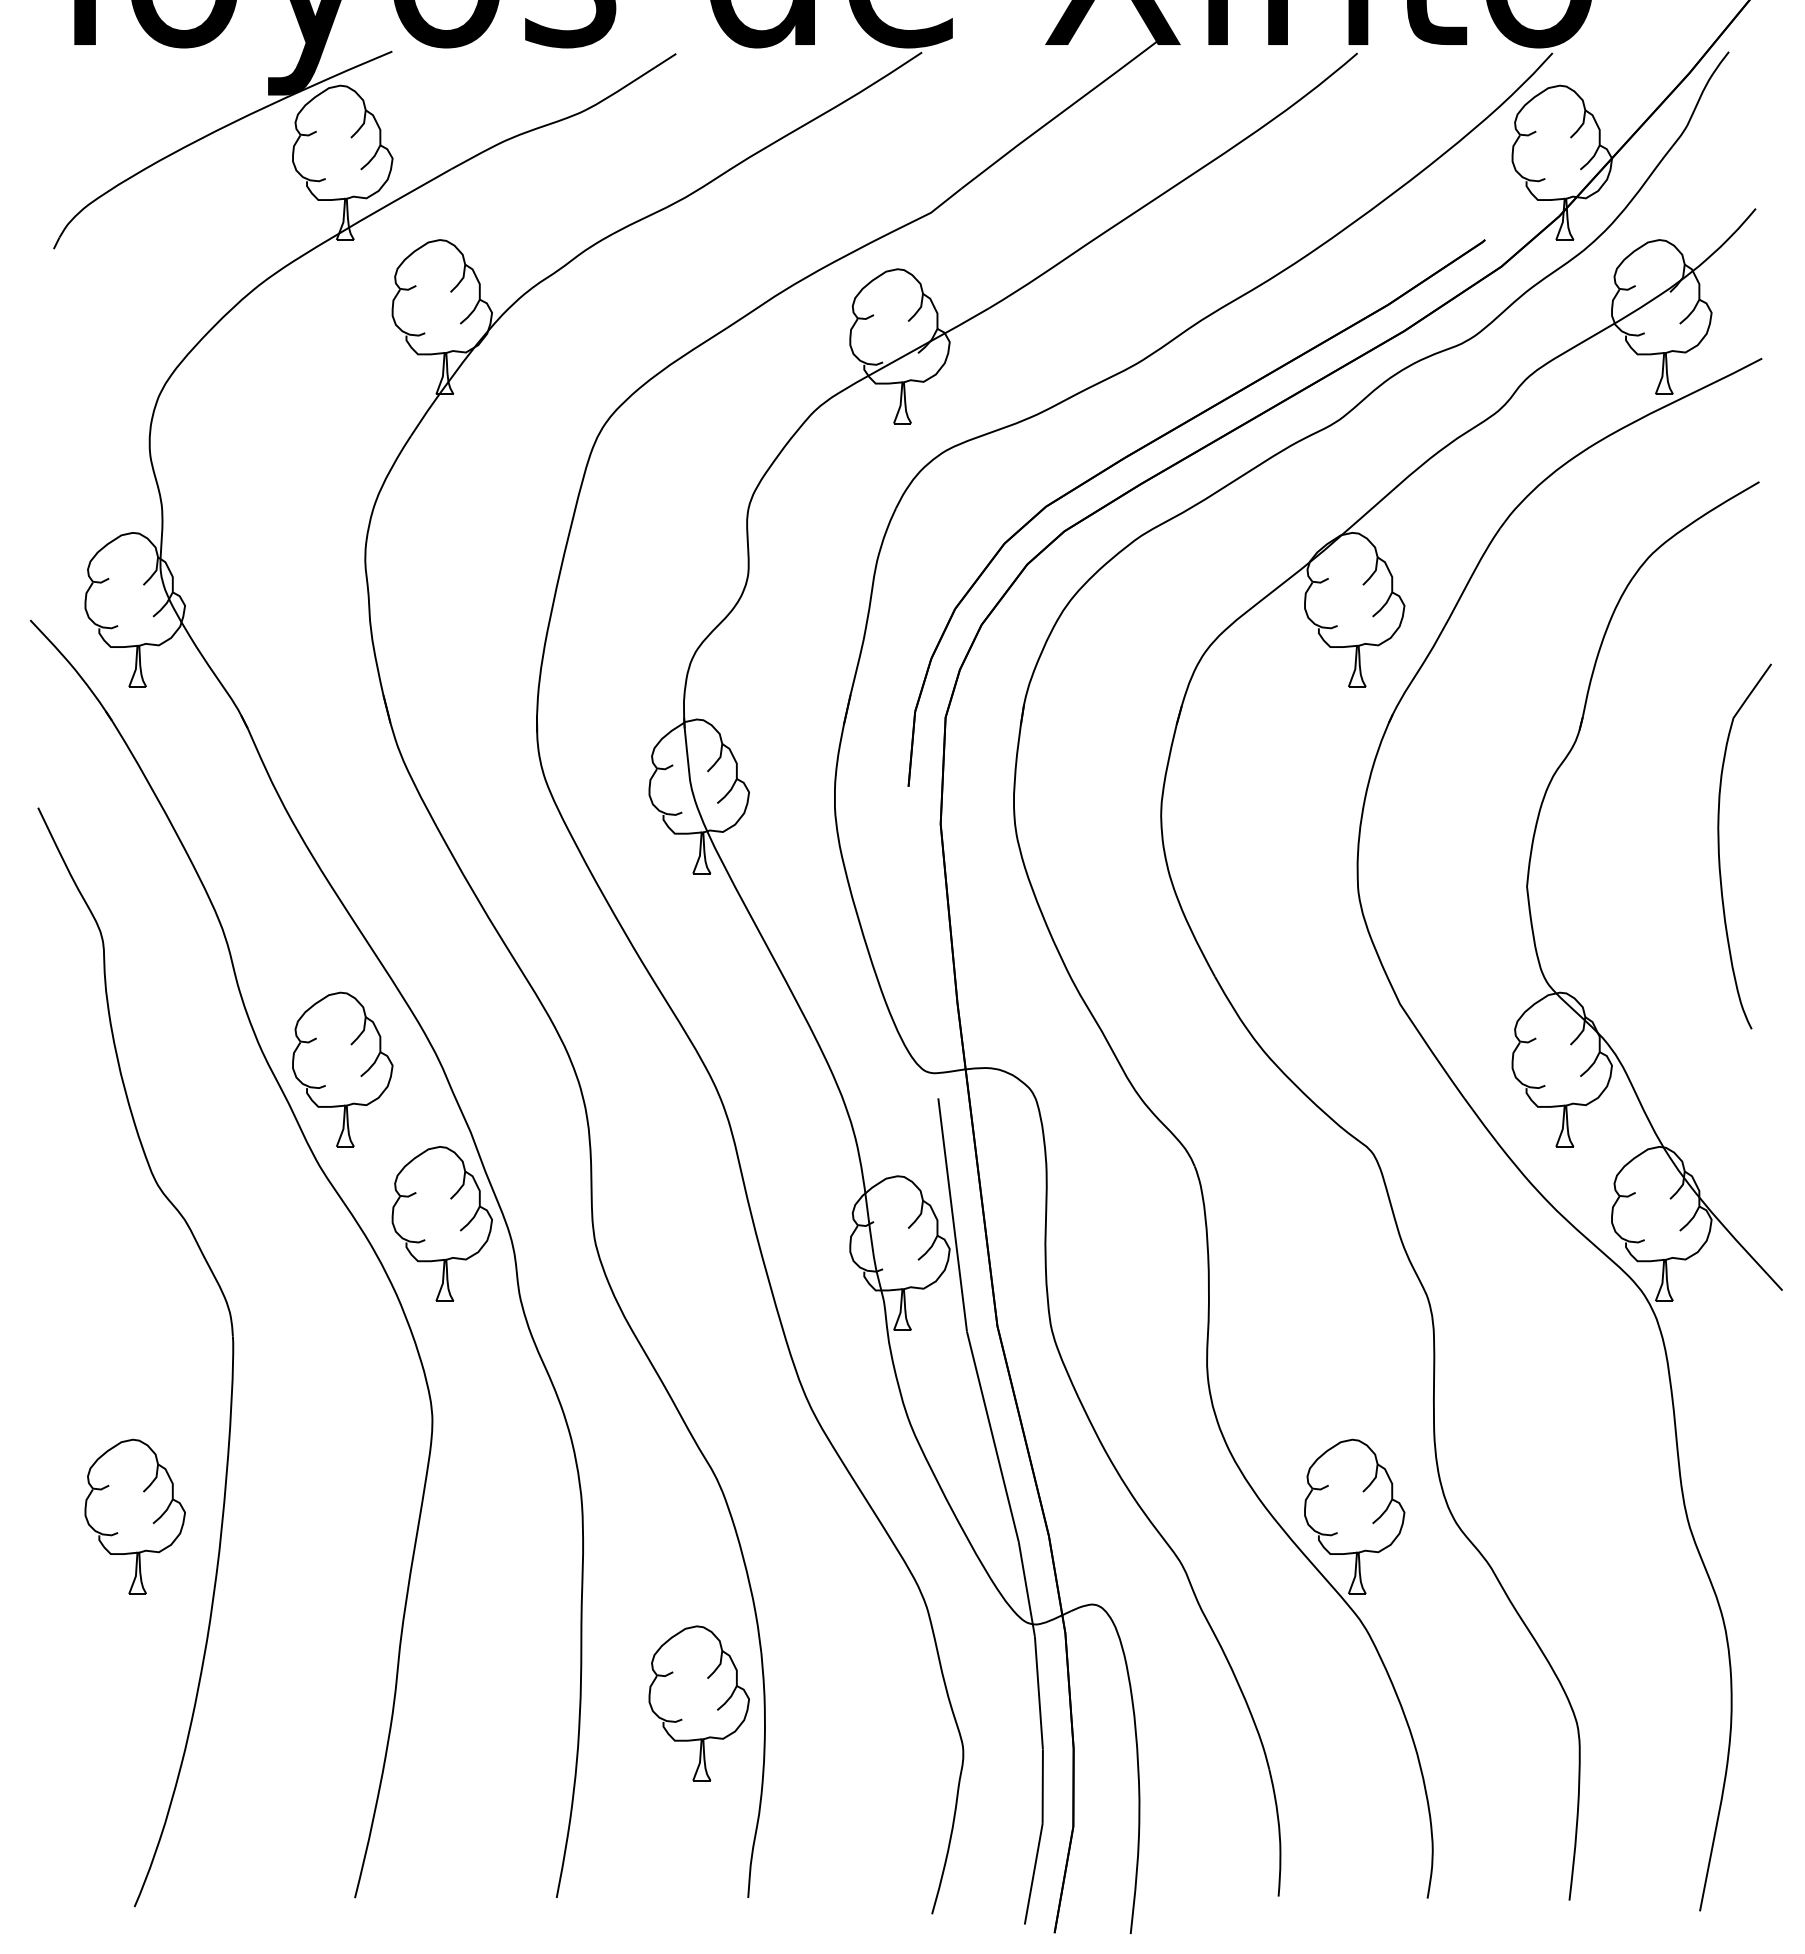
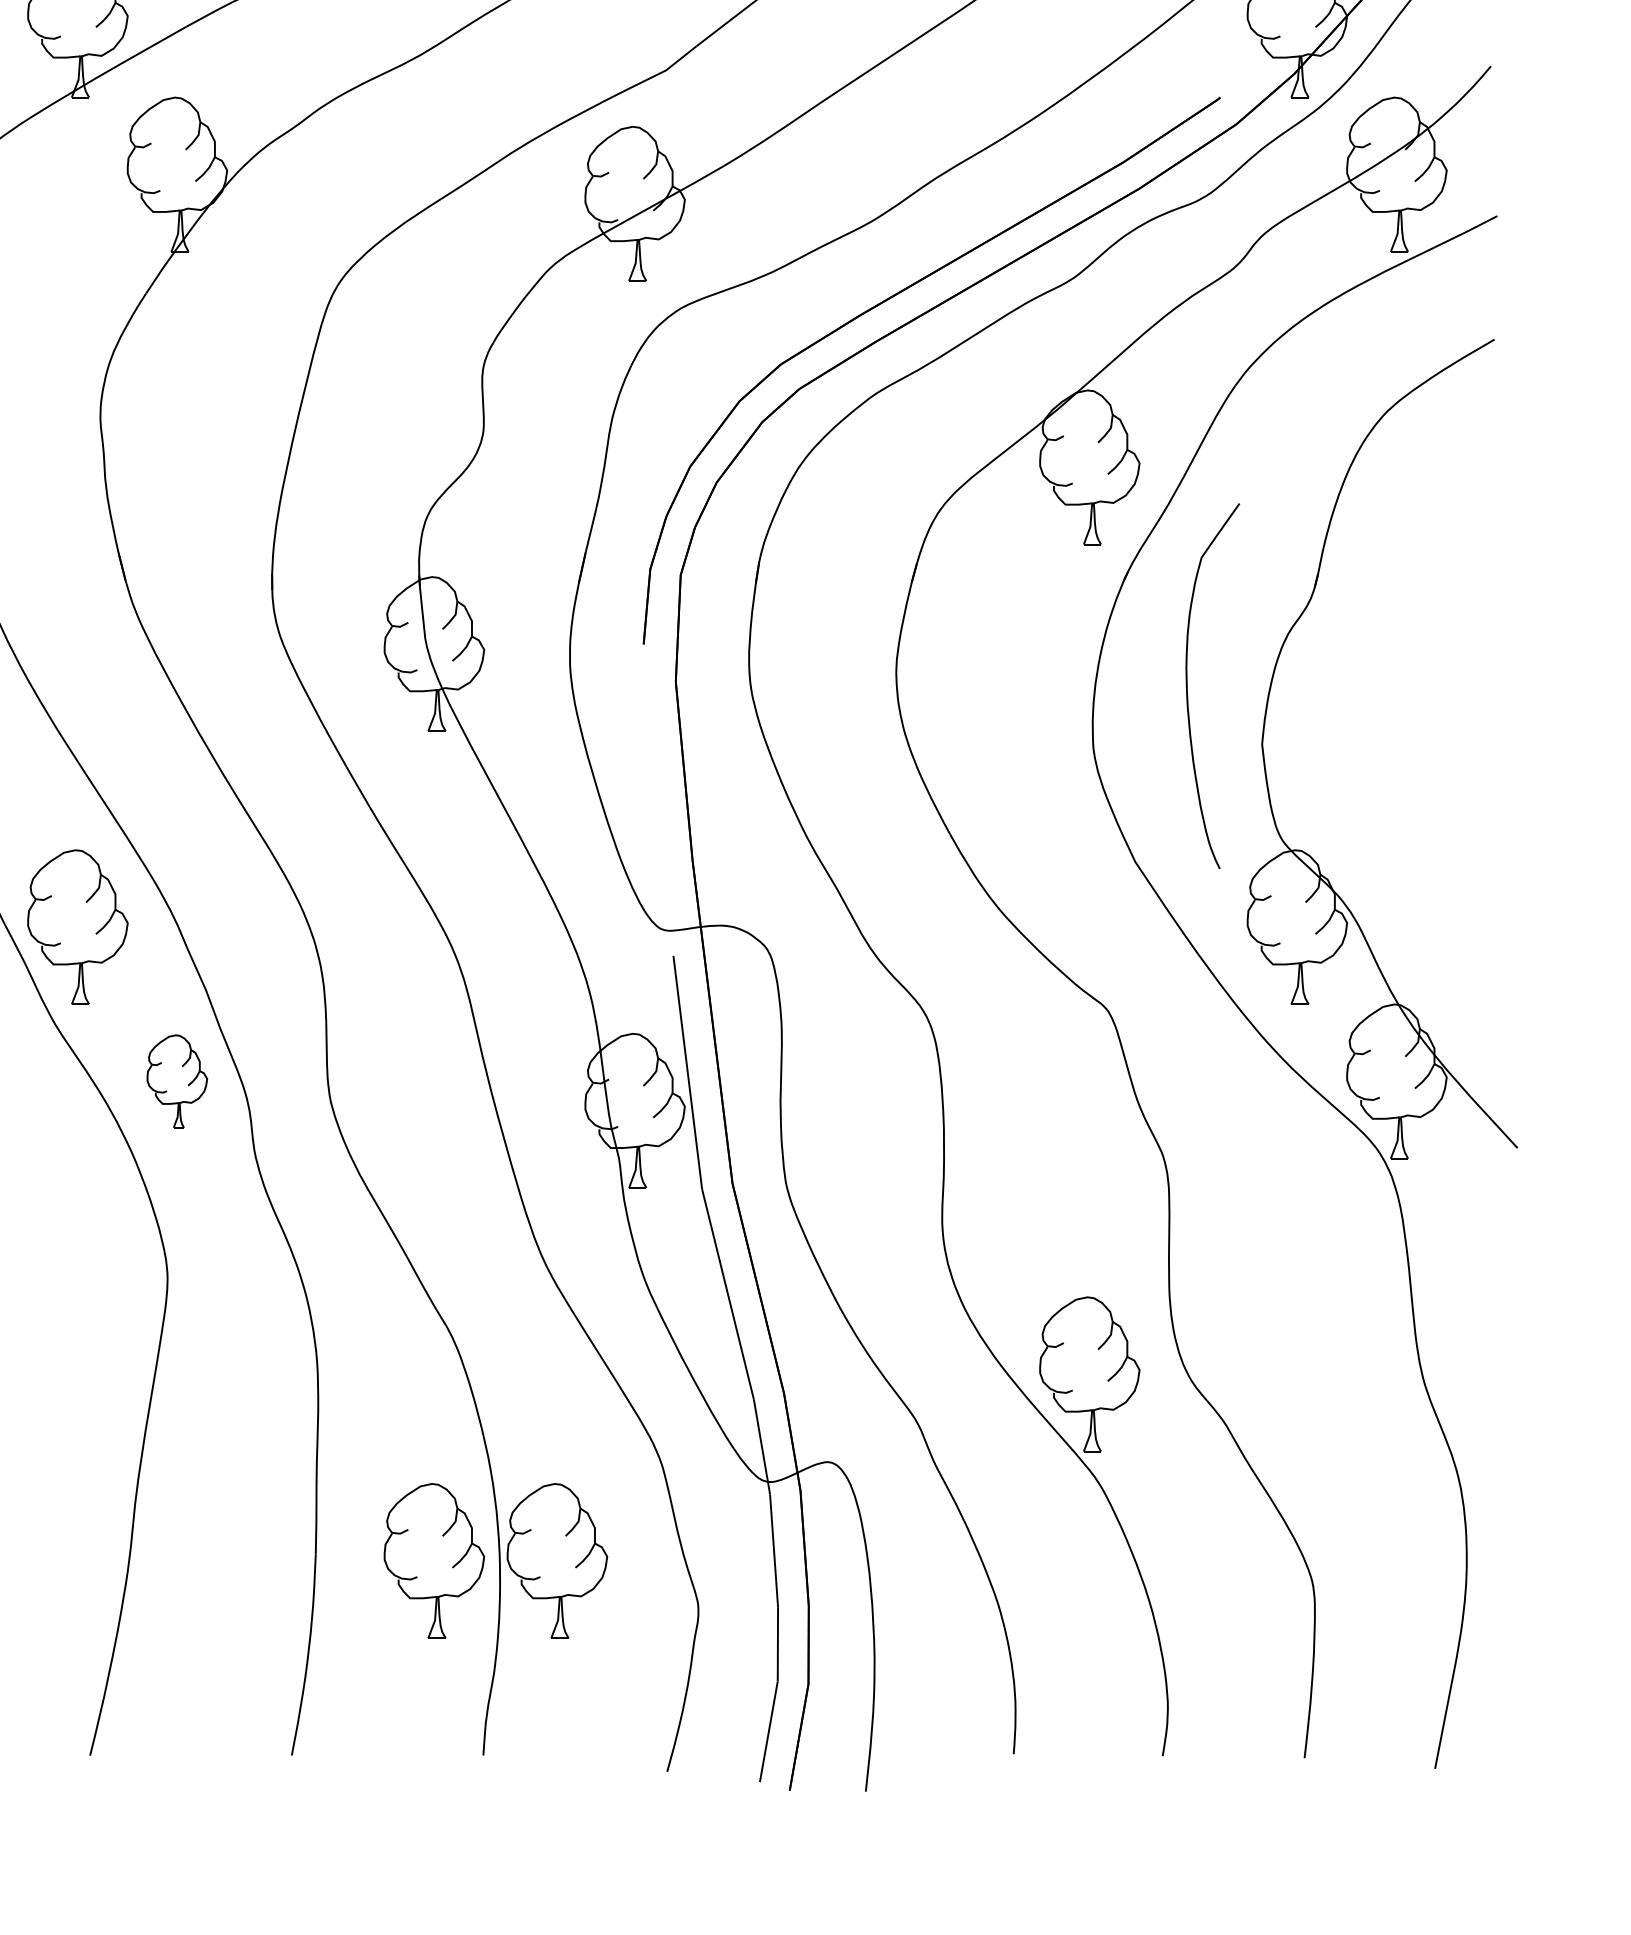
curve: (1719, 846) -> (1187, 686), moved
part: (441, 1223) -> (176, 1081), size x0.6
part: (821, 1703) -> (556, 1561), added

